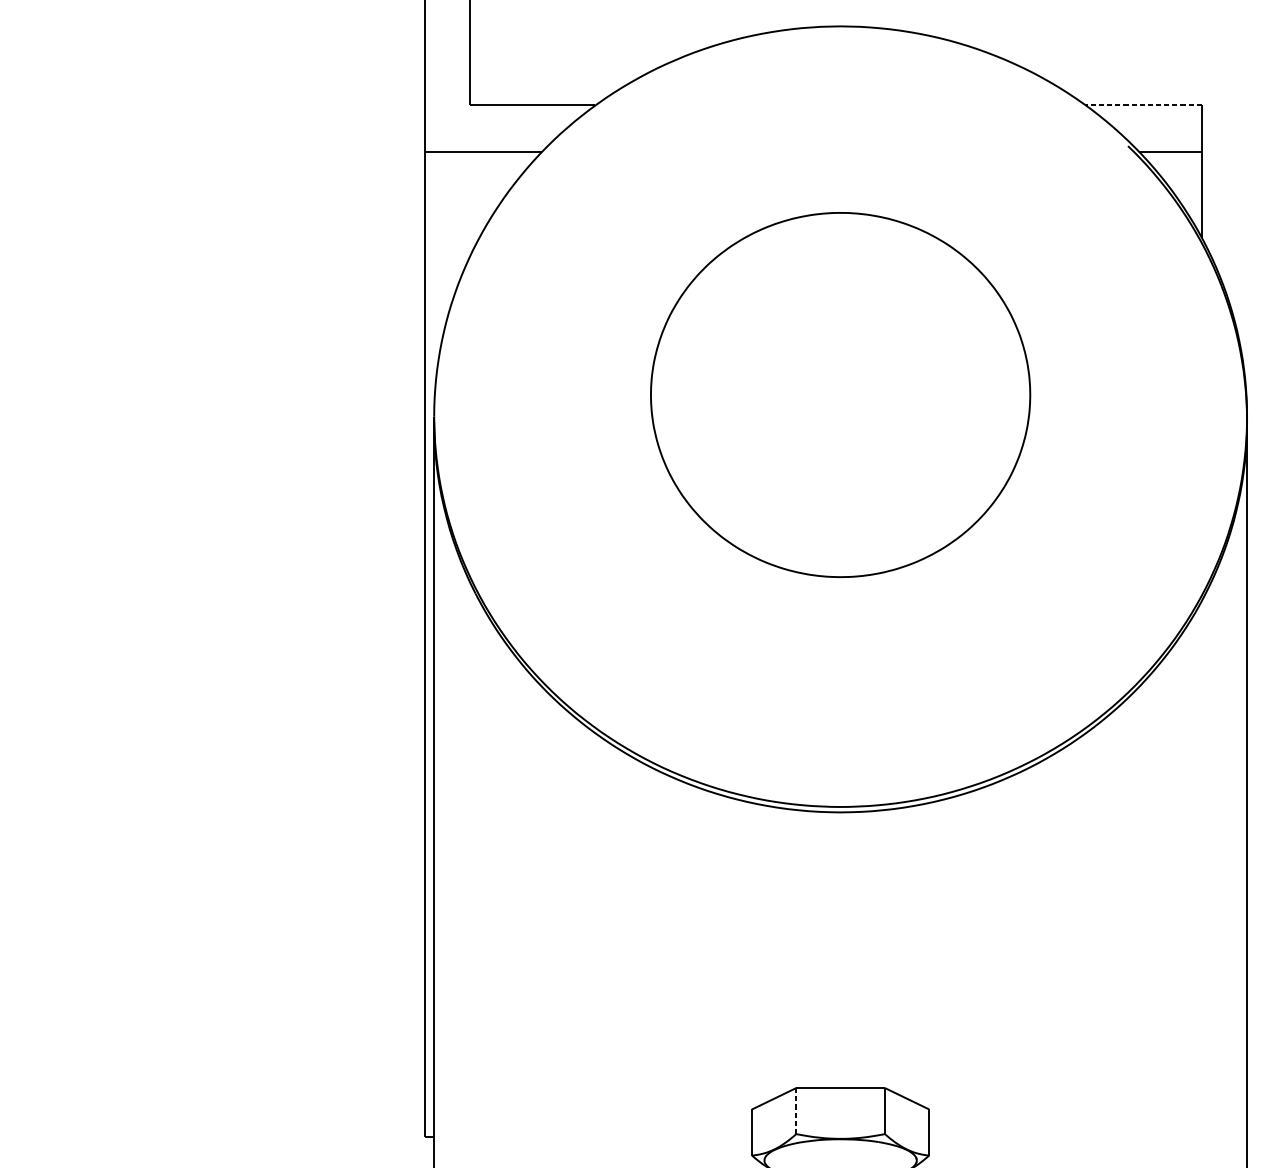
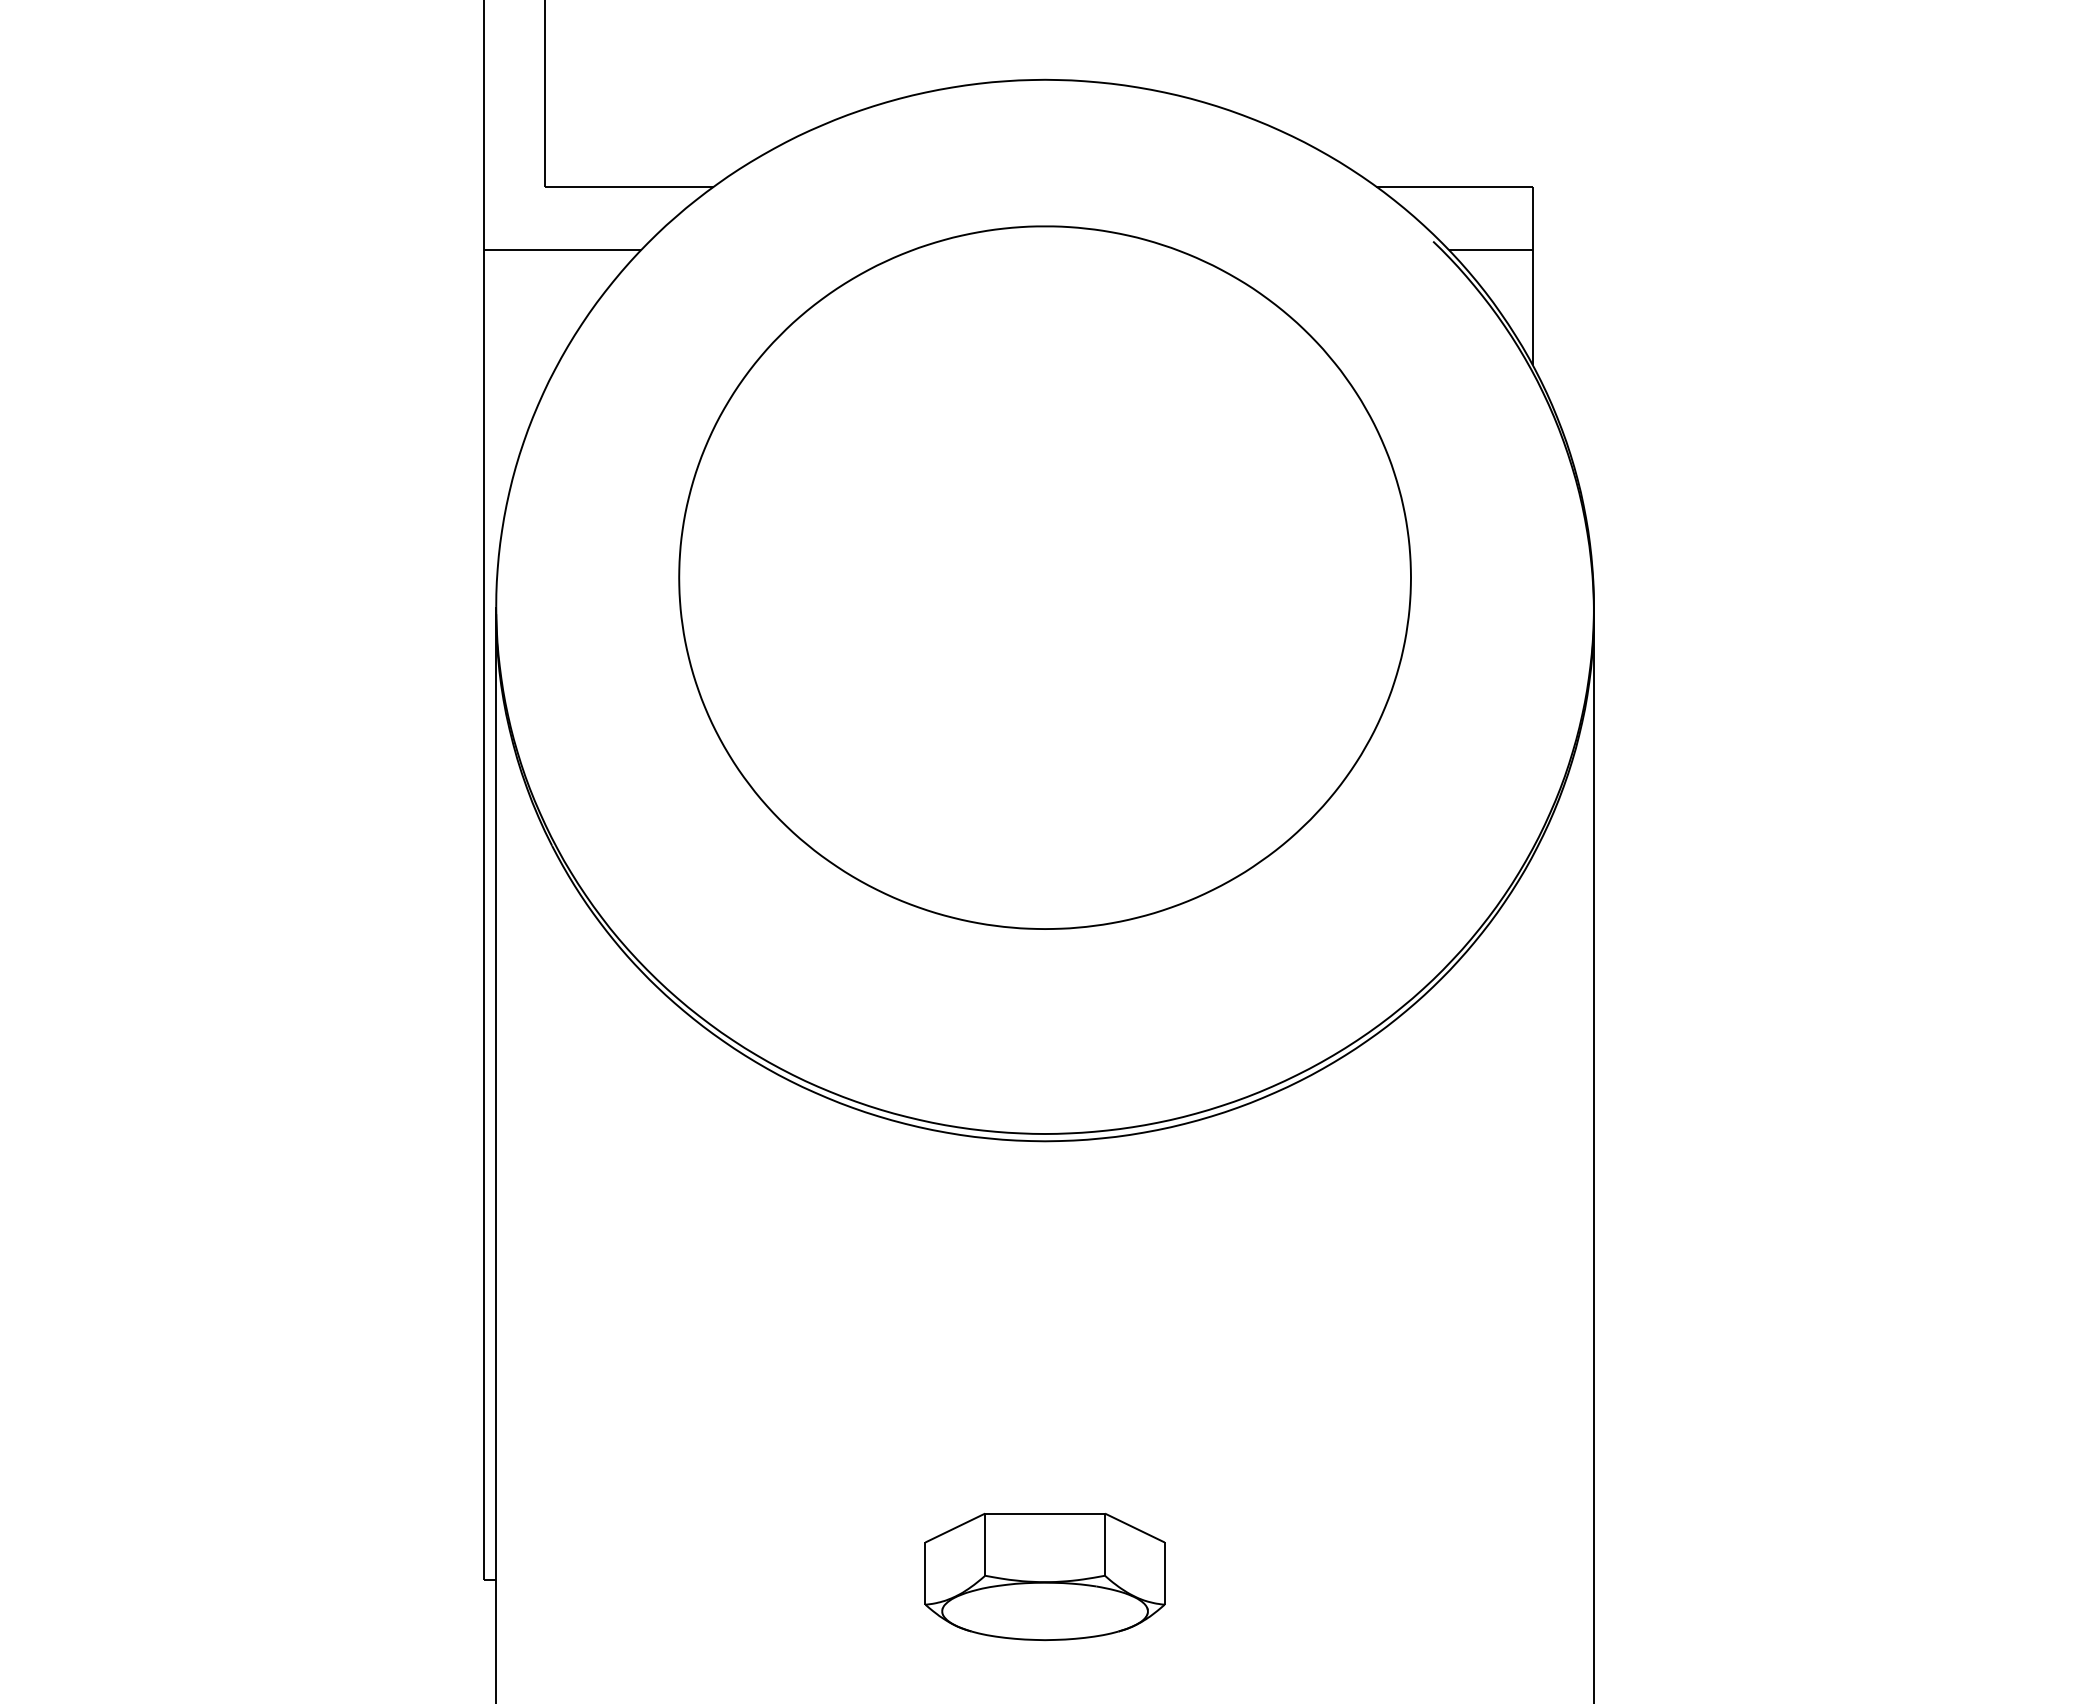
line: (1143, 105) -> (1454, 186), dashed -> solid
part: (840, 394) -> (1044, 577), size x1.43
line: (796, 1111) -> (985, 1545), dashed -> solid

